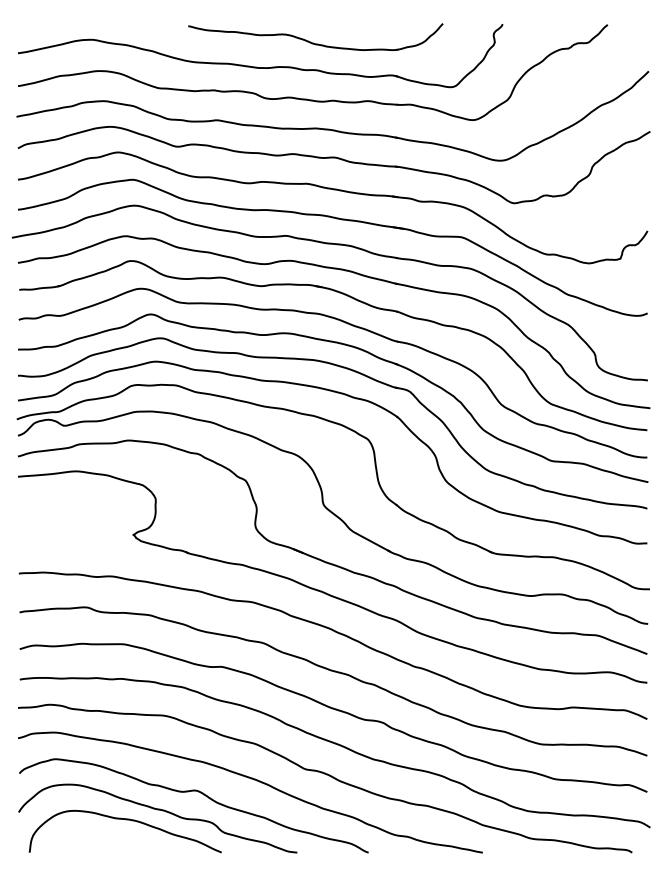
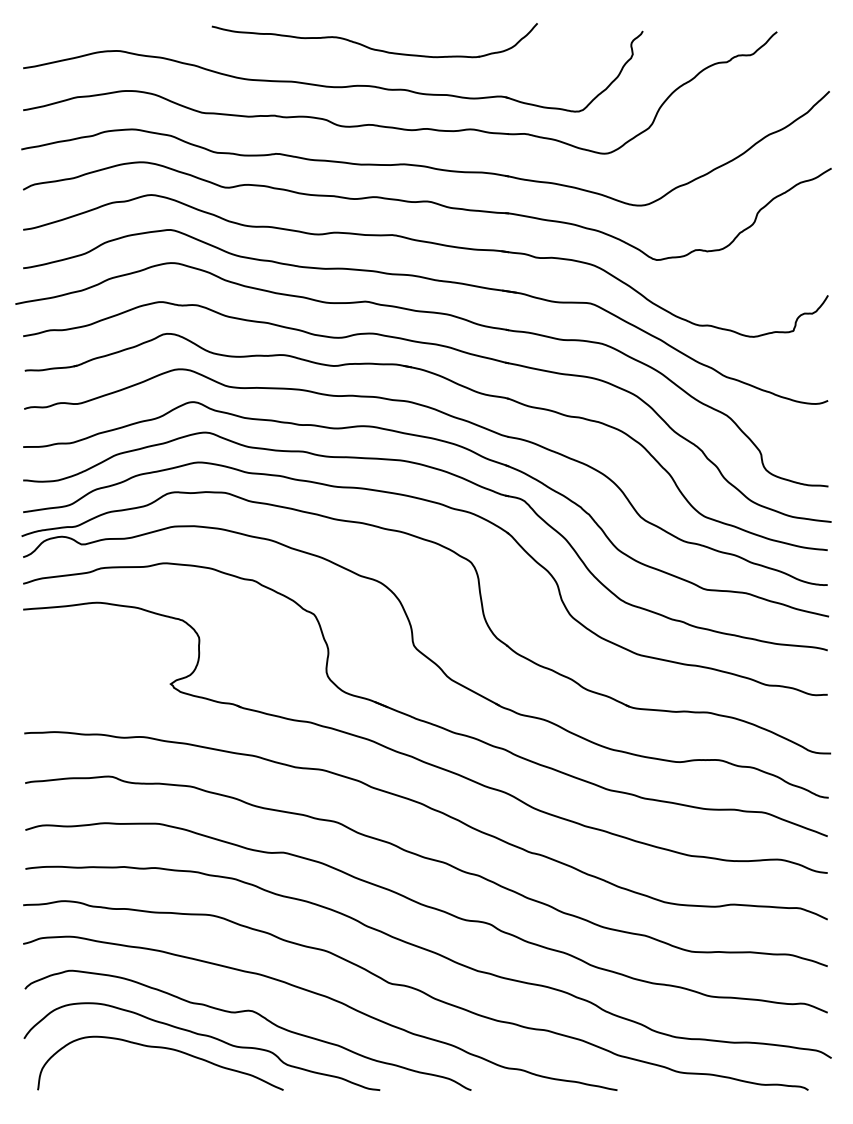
part: (313, 42) -> (371, 47), moved

